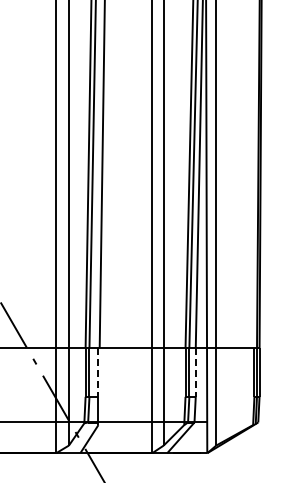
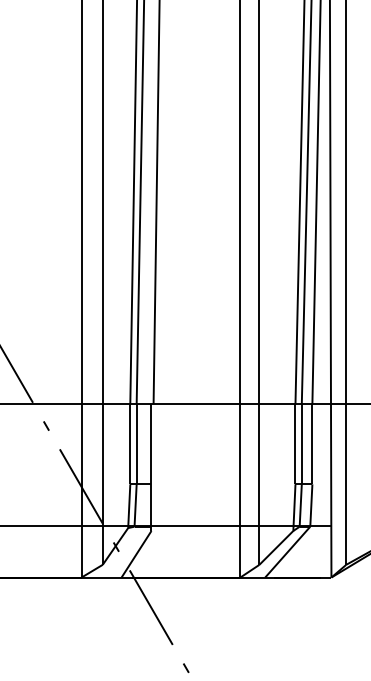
line: (98, 373) -> (151, 445), dashed -> solid
line: (195, 373) -> (311, 445), dashed -> solid

